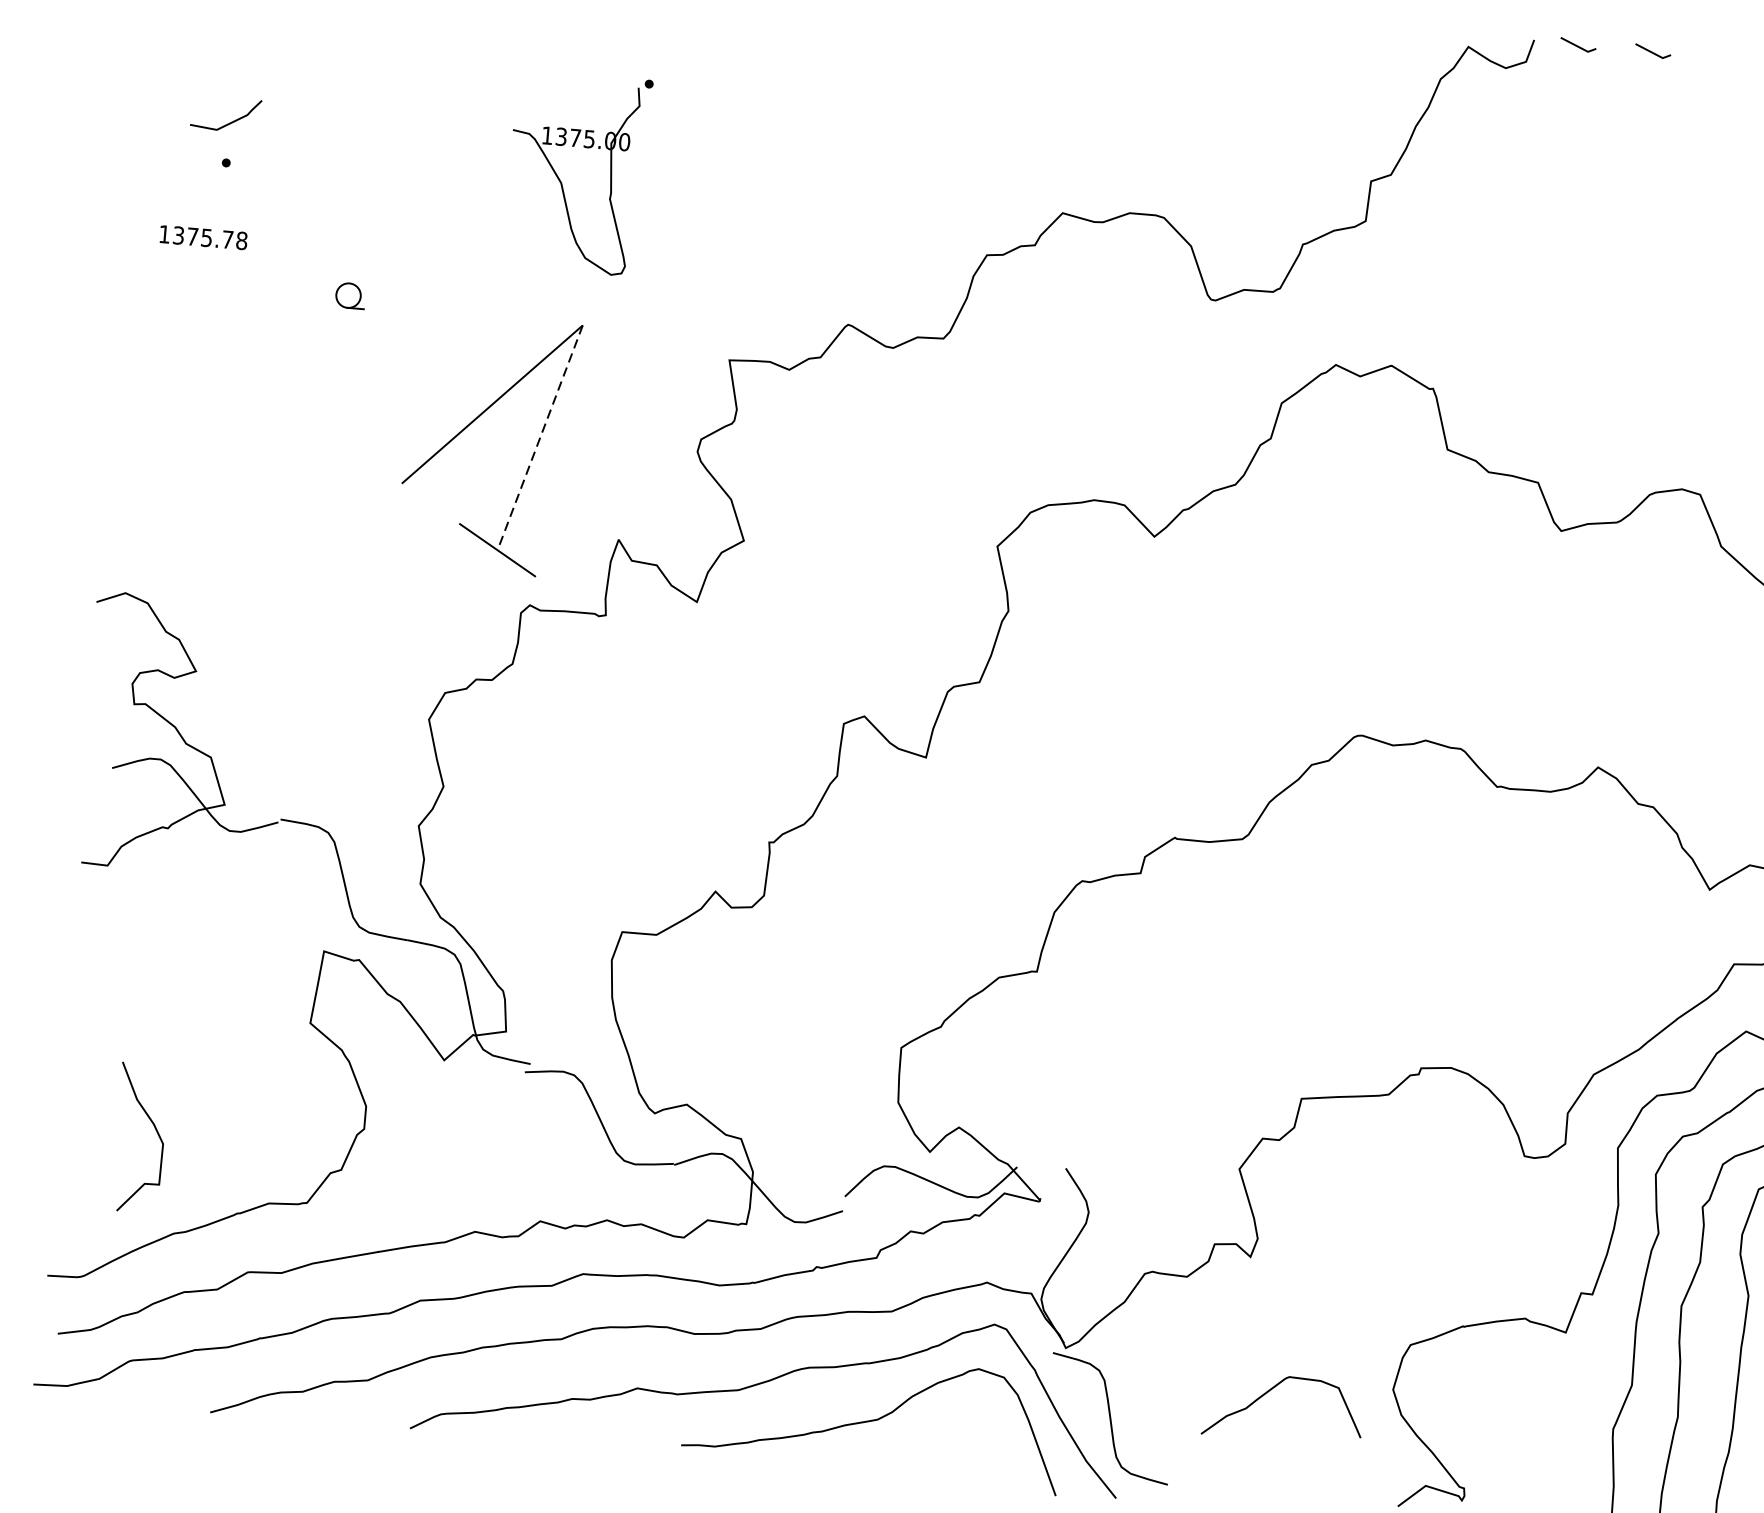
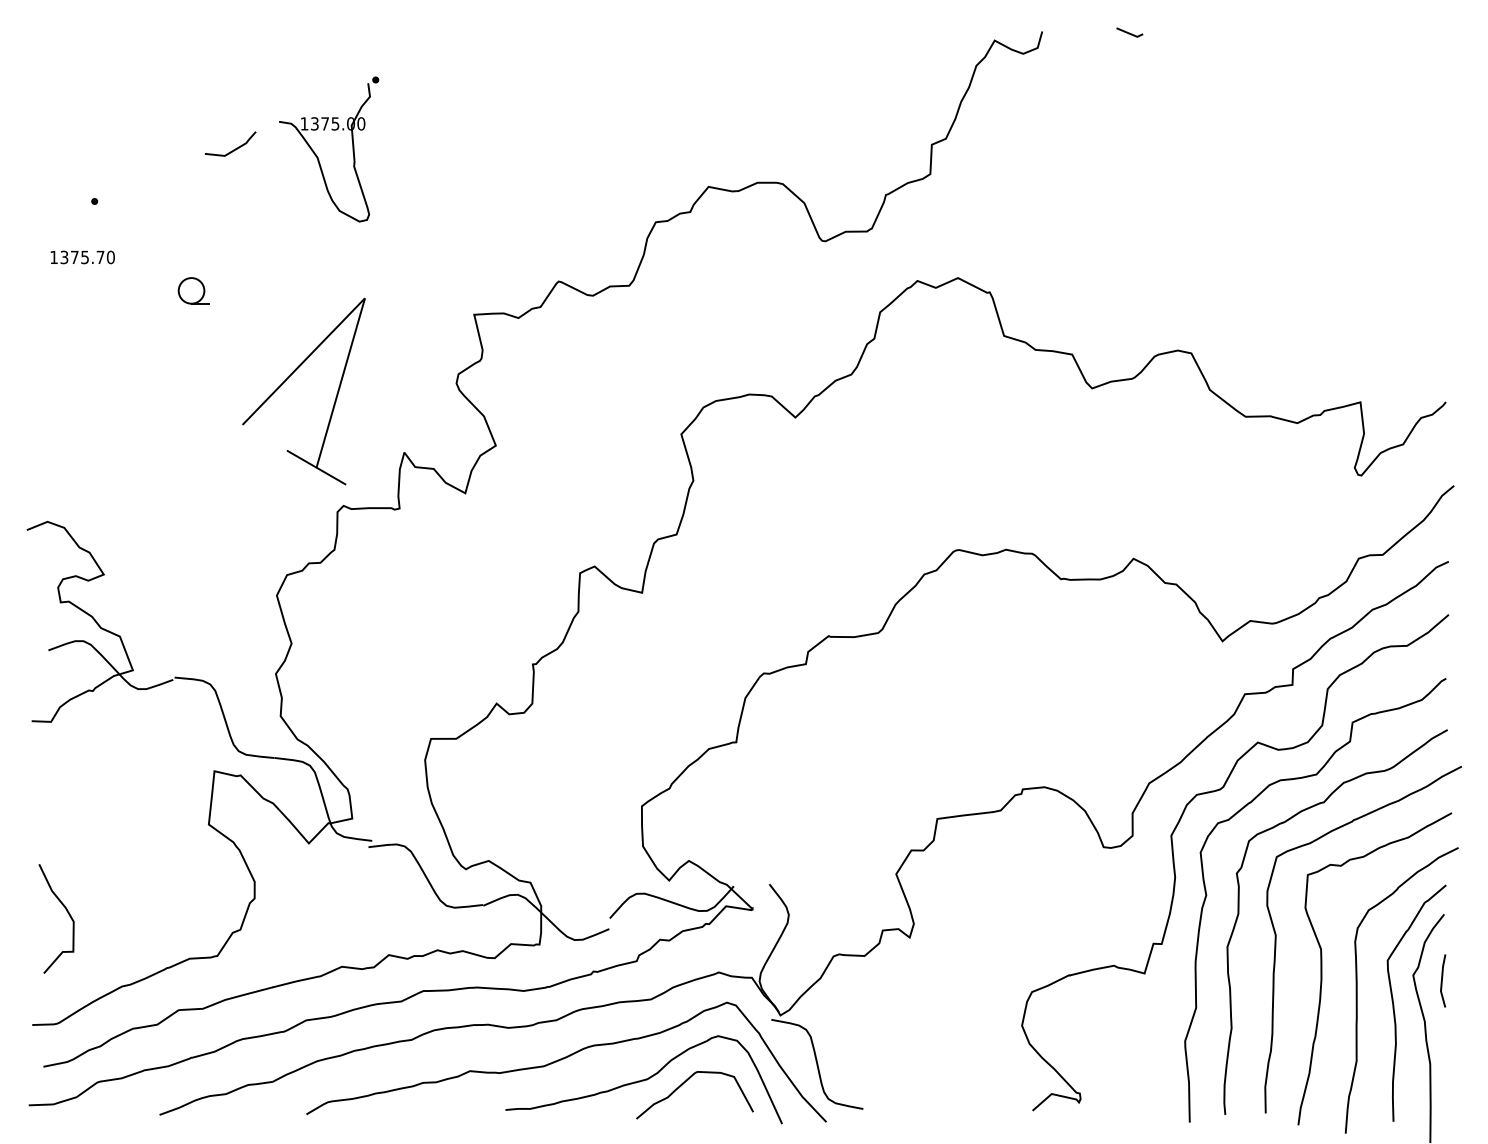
line: (1577, 45) -> (1074, 32), removed
curve: (229, 122) -> (233, 149), moved
part: (561, 180) -> (317, 155), moved
text: (241, 240) -> (110, 257), 1375.78 -> 1375.70
part: (350, 295) -> (193, 290), size x1.43
line: (539, 438) -> (340, 383), dashed -> solid
curve: (155, 1132) -> (67, 913), moved
curve: (1268, 1392) -> (683, 1084), moved

